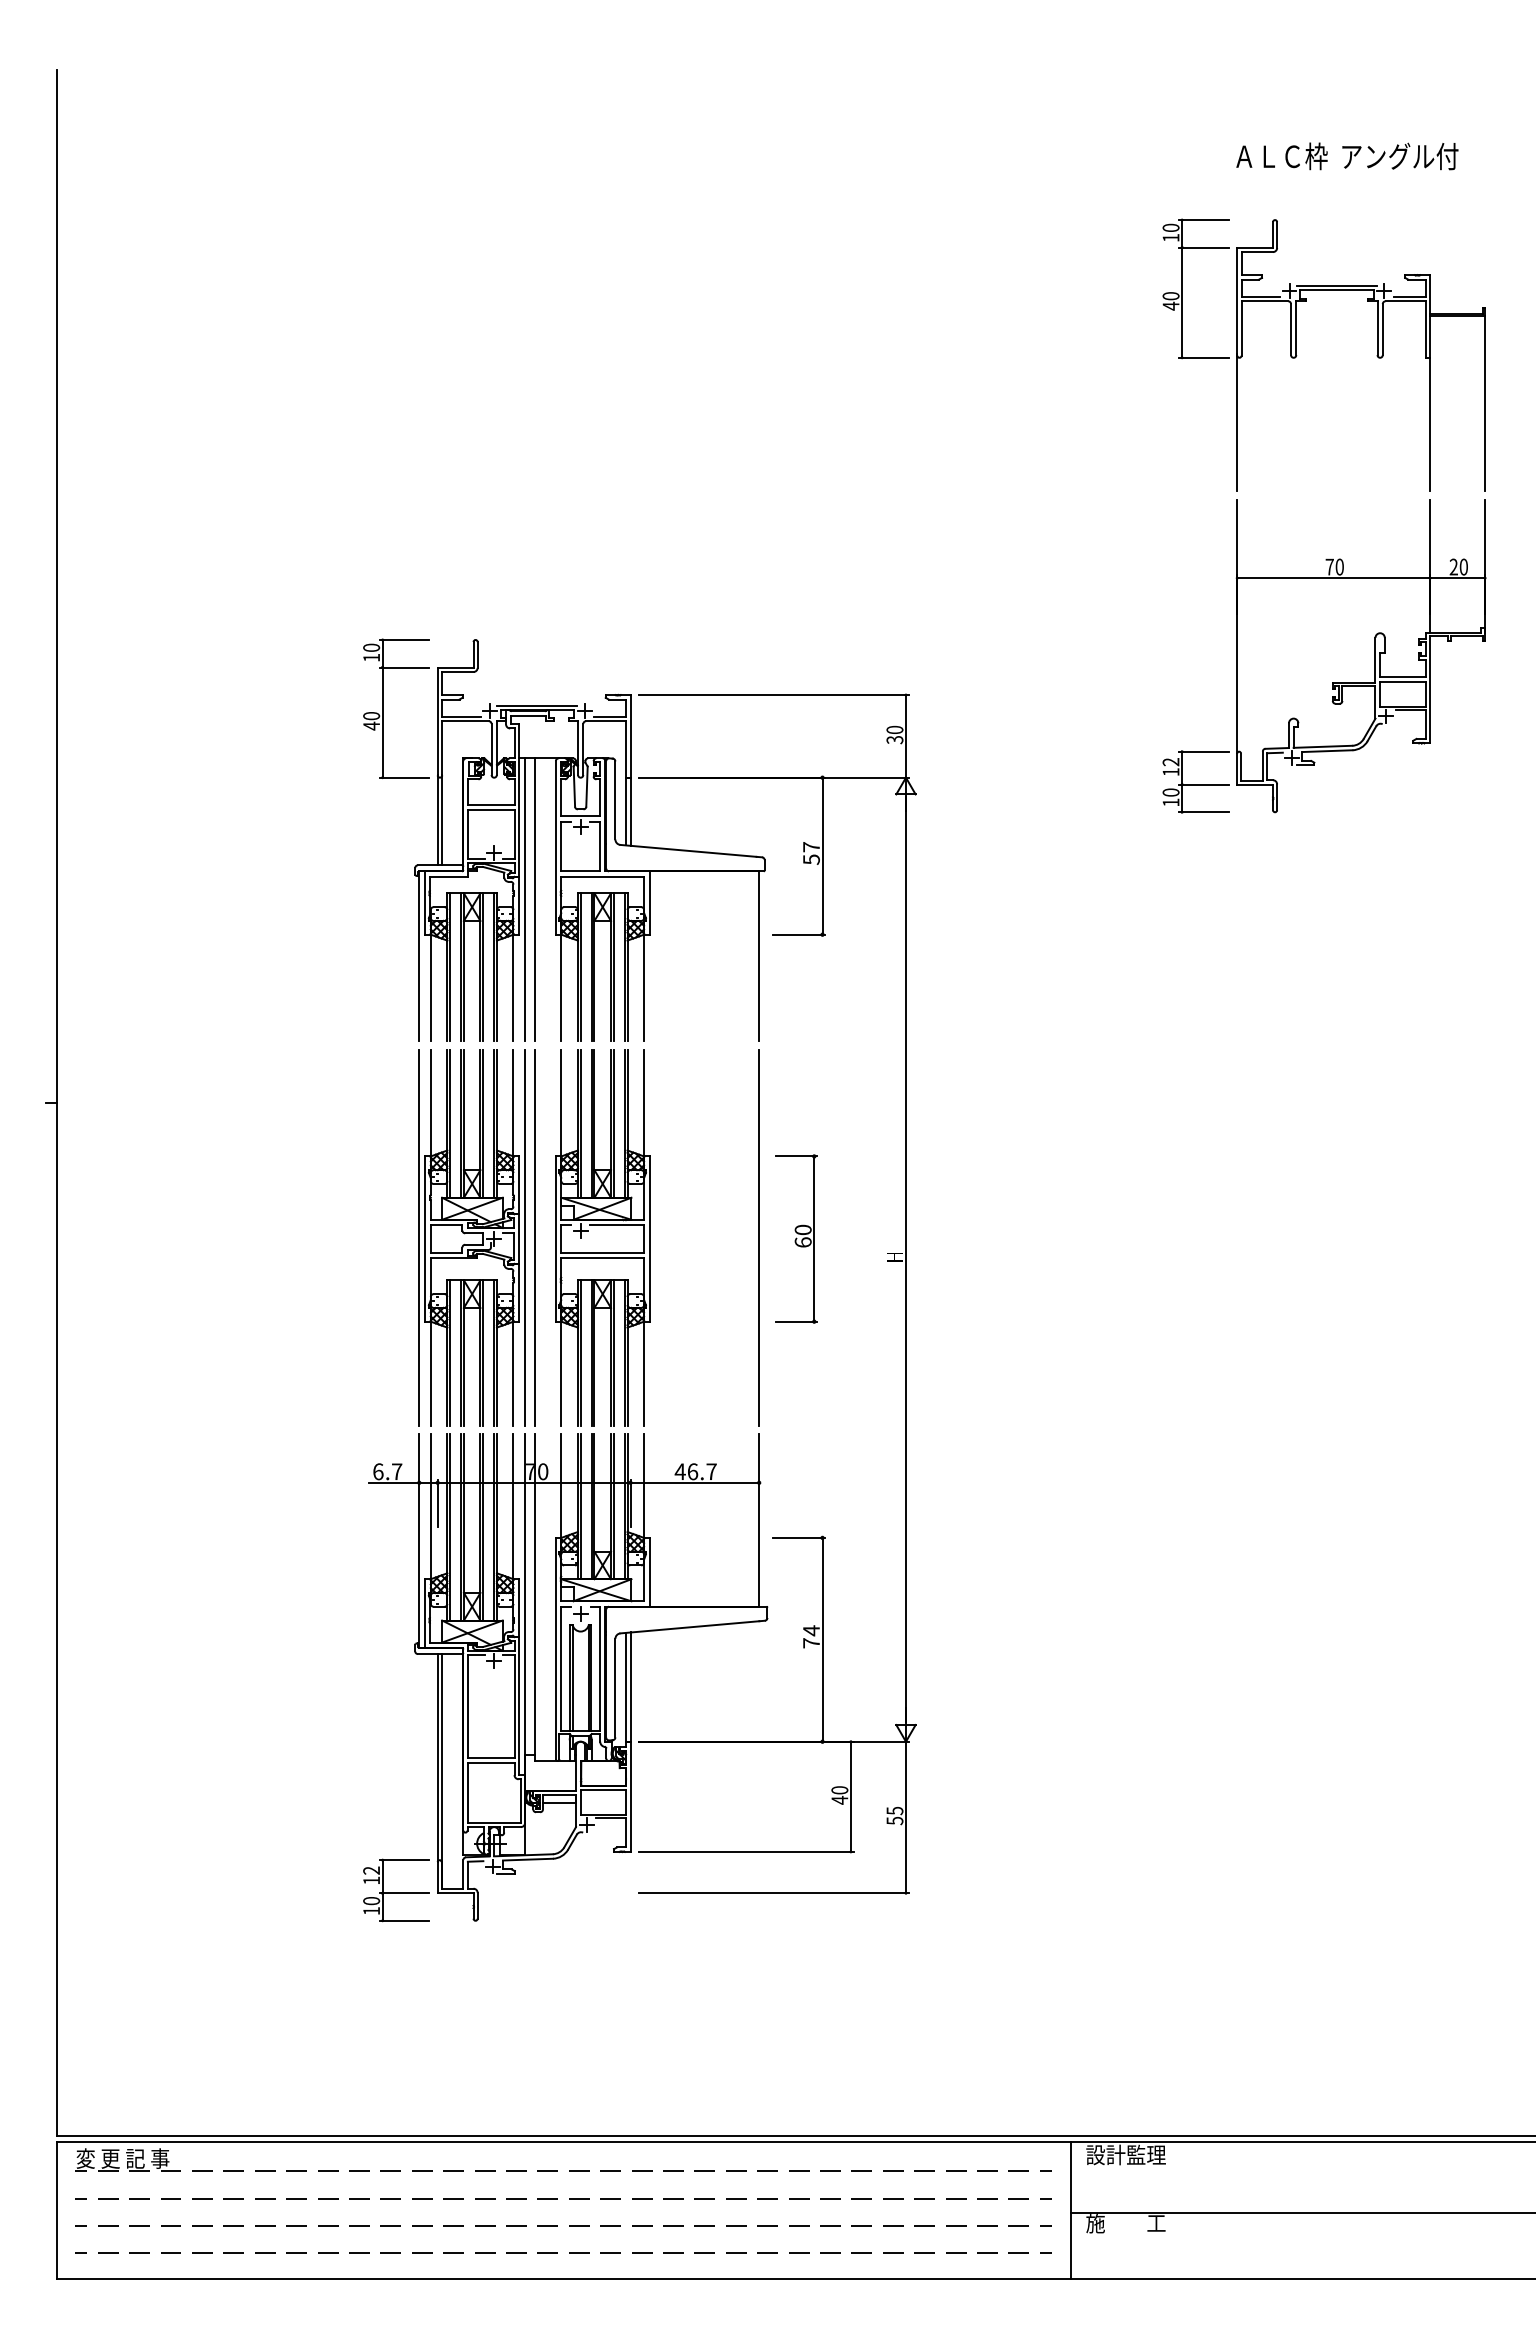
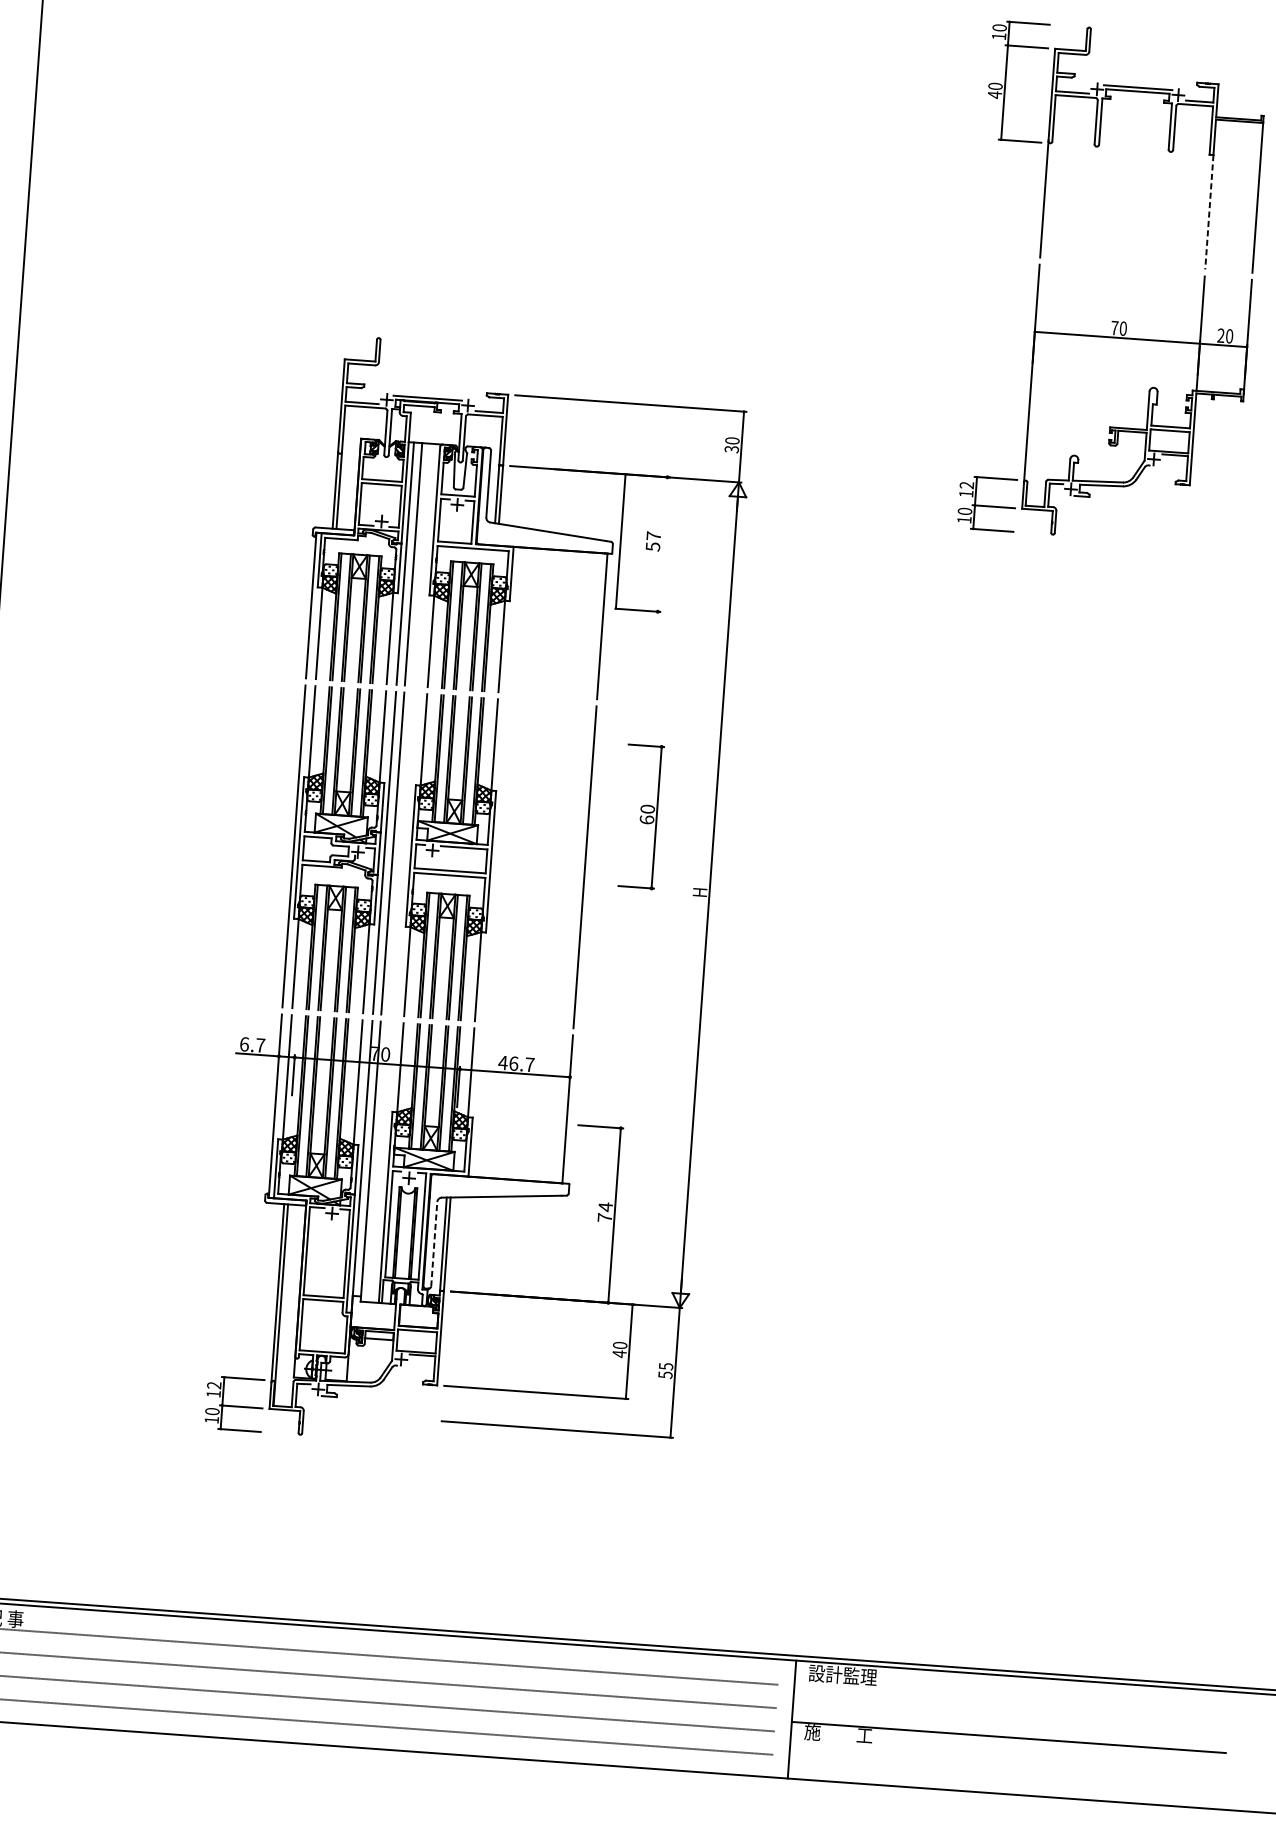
line: (1430, 424) -> (1209, 212), solid -> dashed
part: (383, 708) -> (295, 391), removed
line: (822, 855) -> (620, 540), moved
part: (796, 1238) -> (641, 816), moved
line: (615, 1687) -> (434, 1243), solid -> dashed

